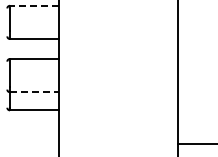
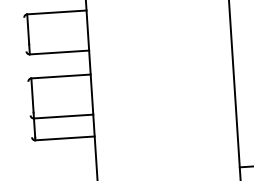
line: (34, 5) -> (56, 12), dashed -> solid
line: (34, 92) -> (63, 116), dashed -> solid

